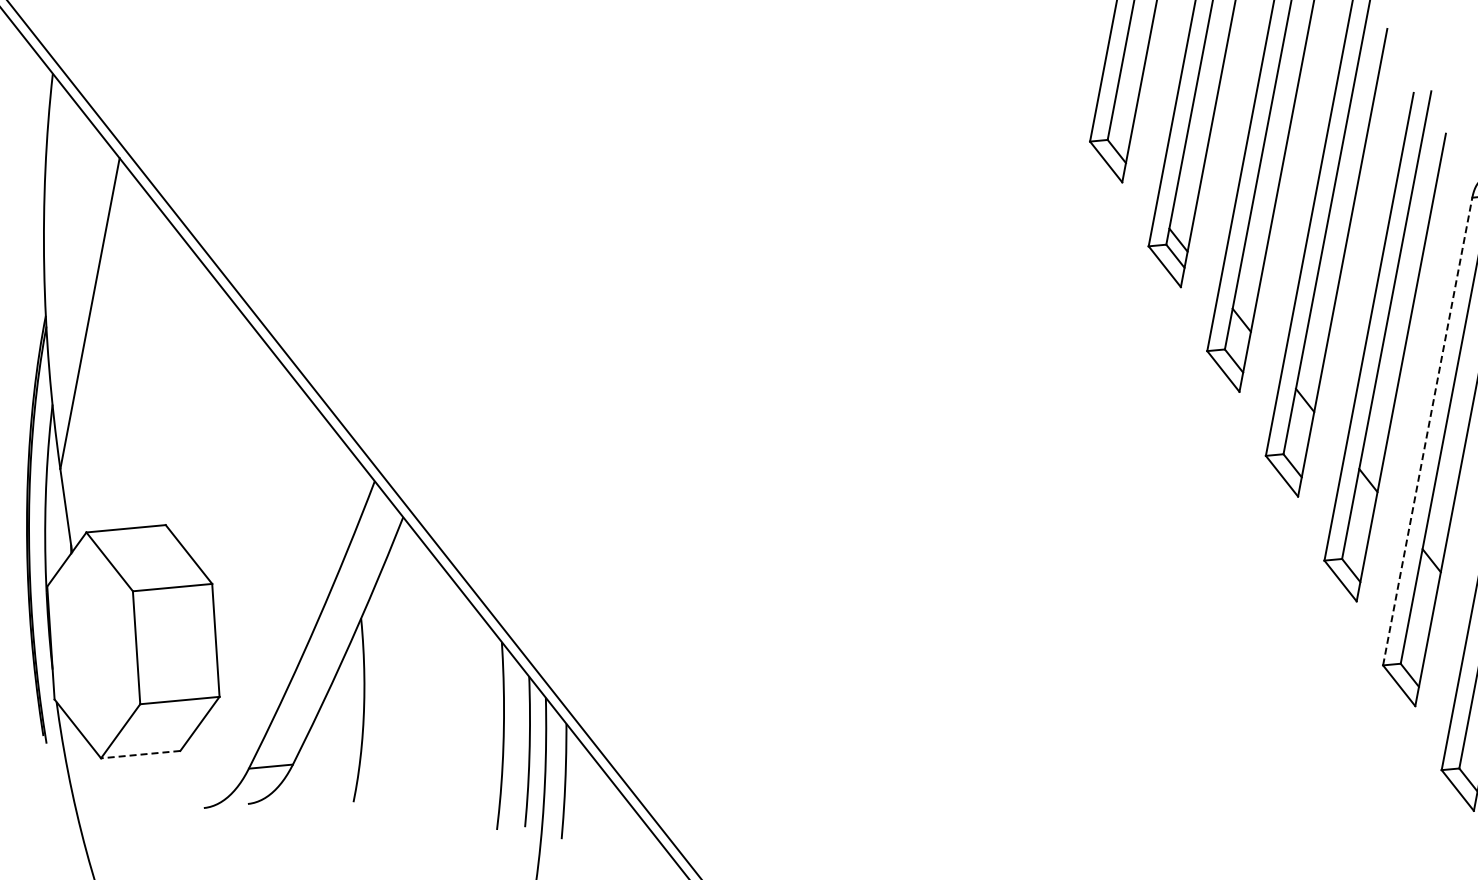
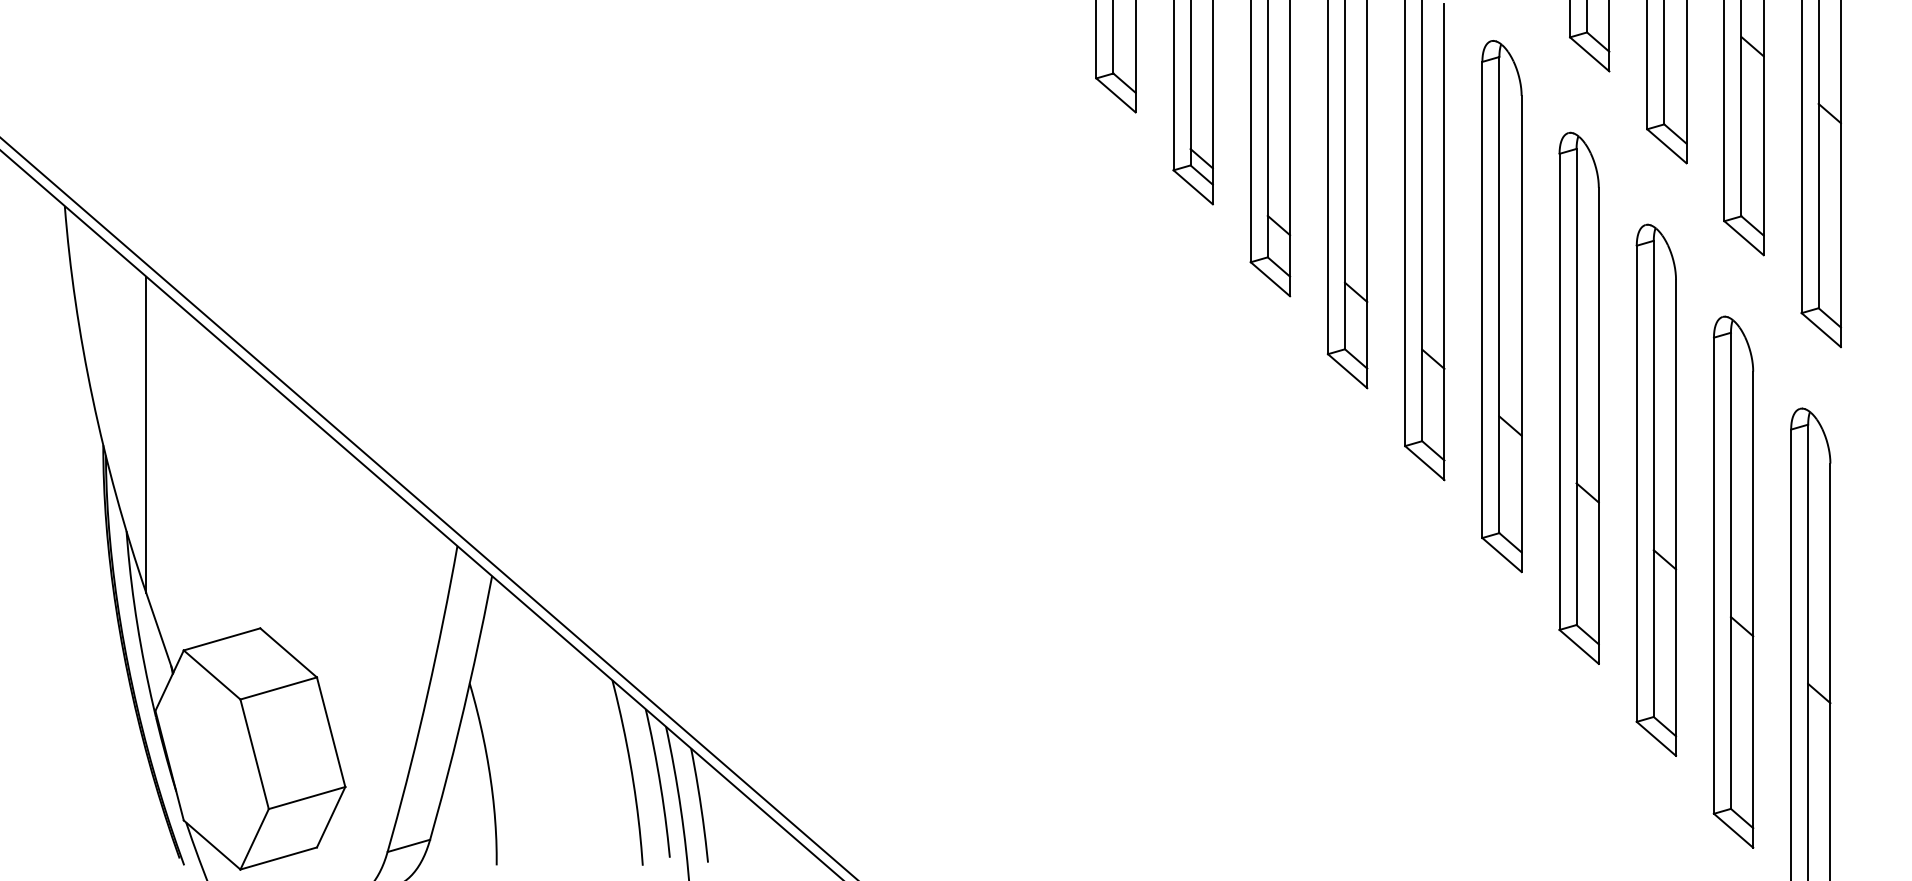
line: (1427, 431) -> (1482, 299), dashed -> solid
line: (140, 754) -> (278, 858), dashed -> solid

